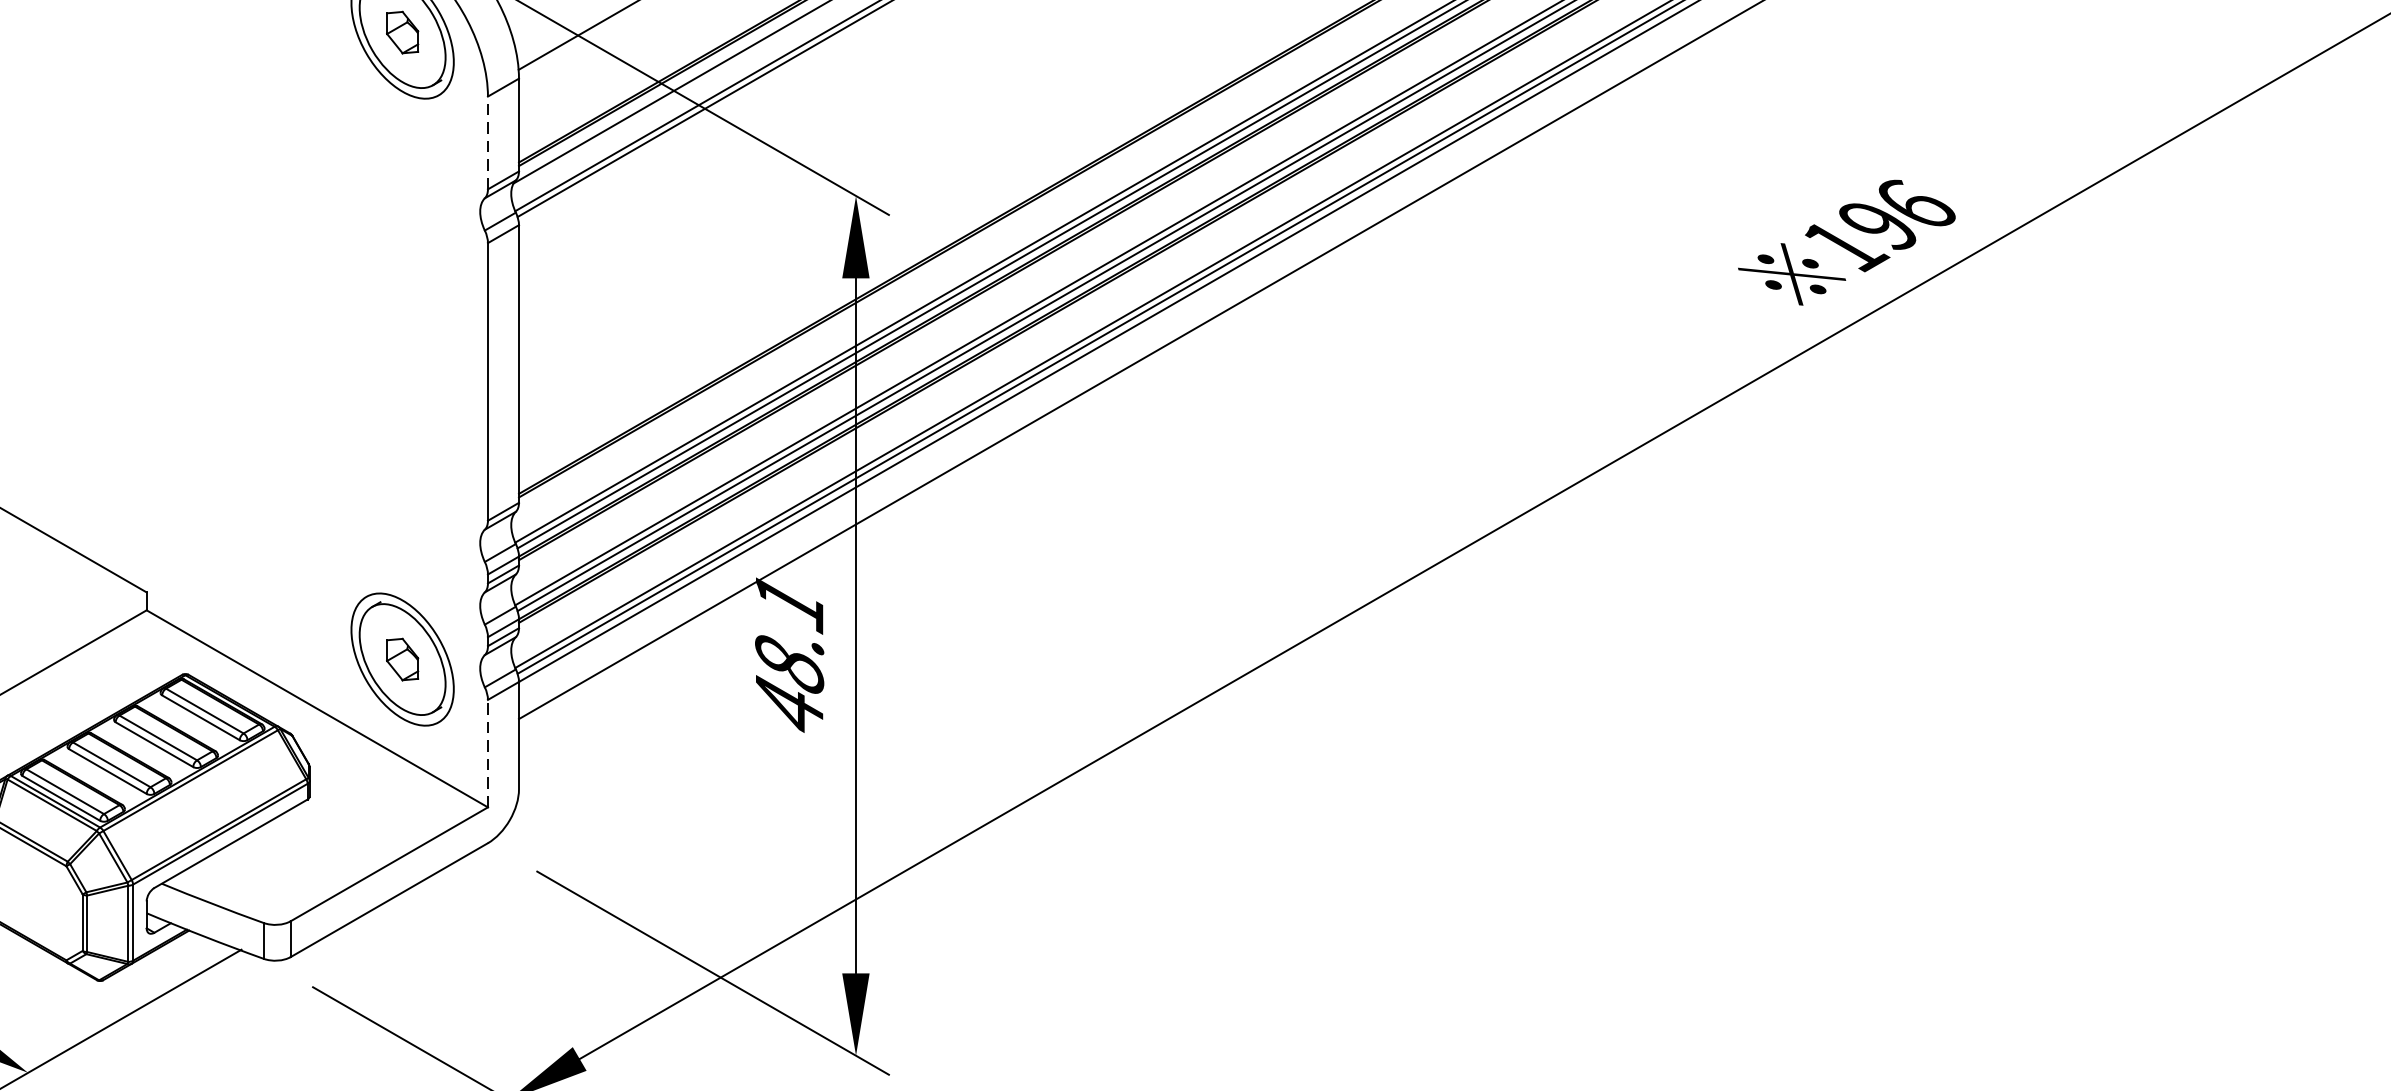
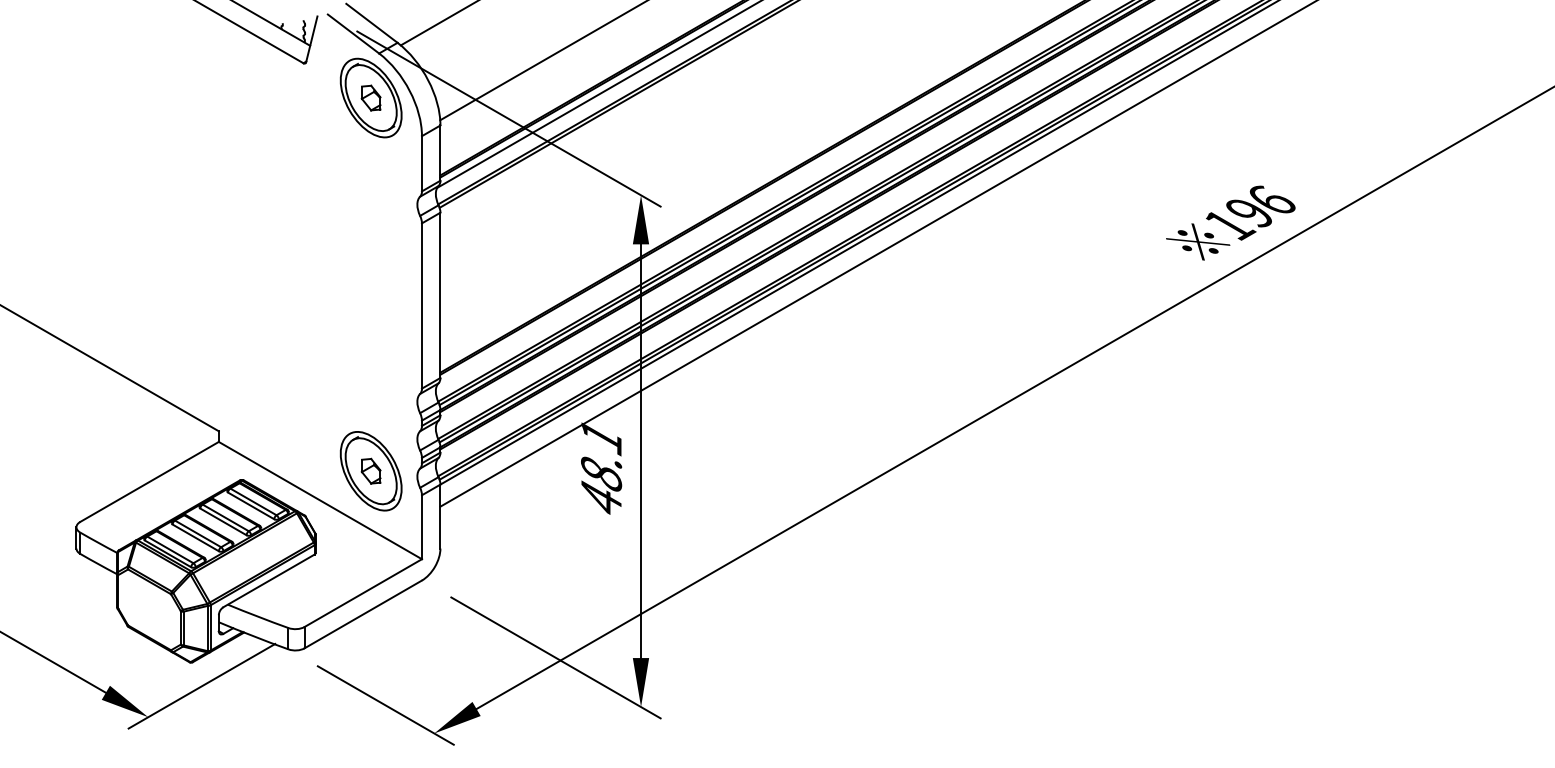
line: (487, 142) -> (421, 163), dashed -> solid
line: (487, 754) -> (421, 527), dashed -> solid

